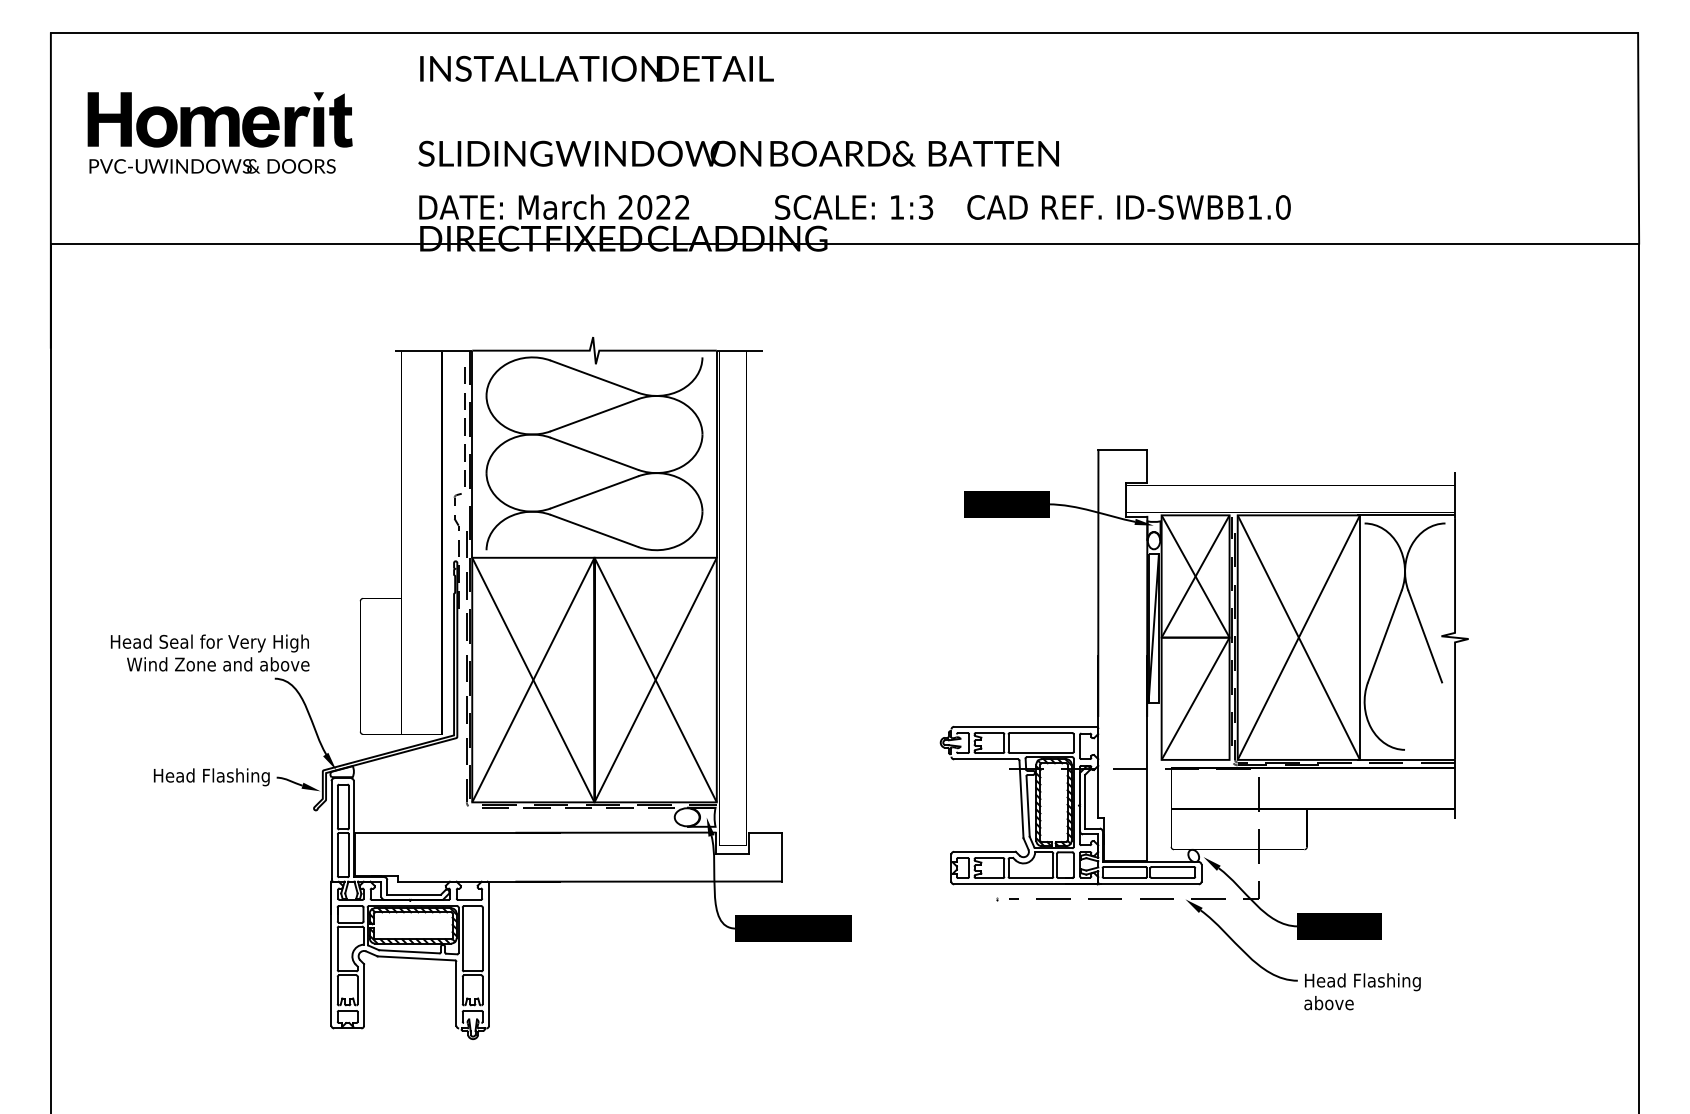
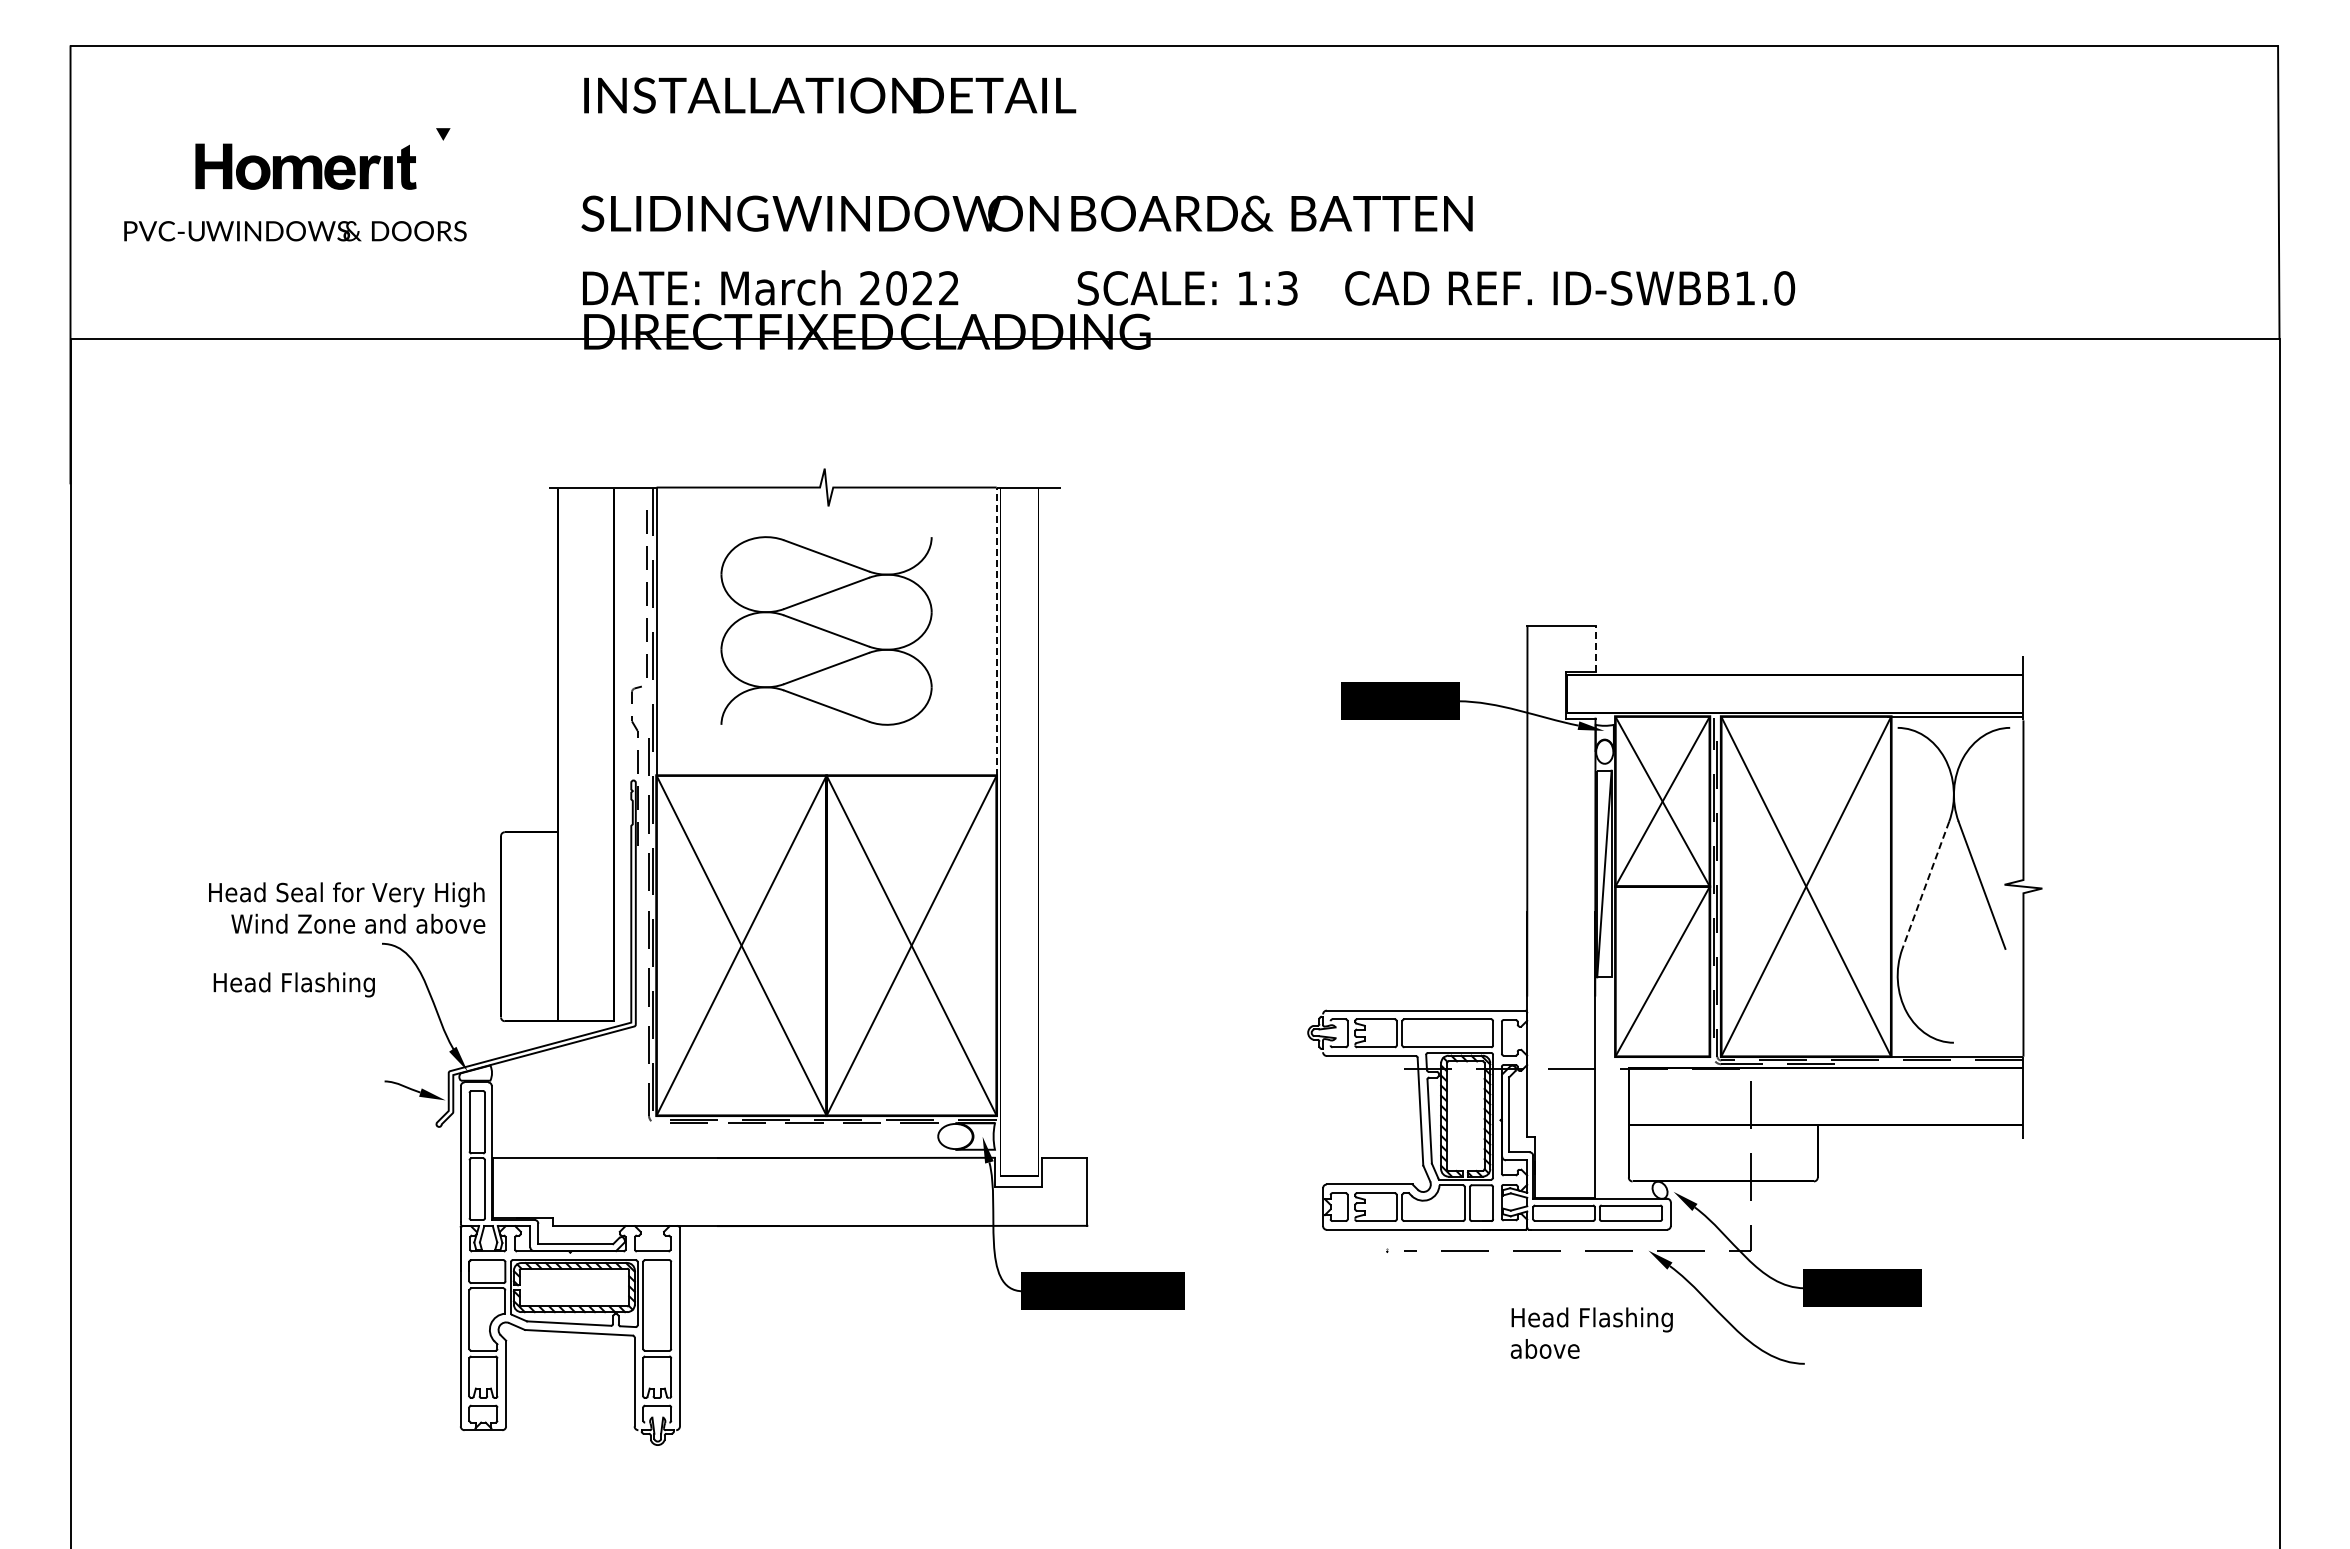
part: (219, 119) -> (305, 166), size x0.6
part: (594, 453) -> (826, 630), size x0.7
line: (716, 454) -> (996, 631), solid -> dashed
line: (1147, 466) -> (1595, 648), solid -> dashed
line: (1384, 636) -> (1925, 885), solid -> dashed
text: (210, 652) -> (347, 907), moved
text: (211, 777) -> (293, 984), moved
text: (1362, 991) -> (1591, 1332), moved

